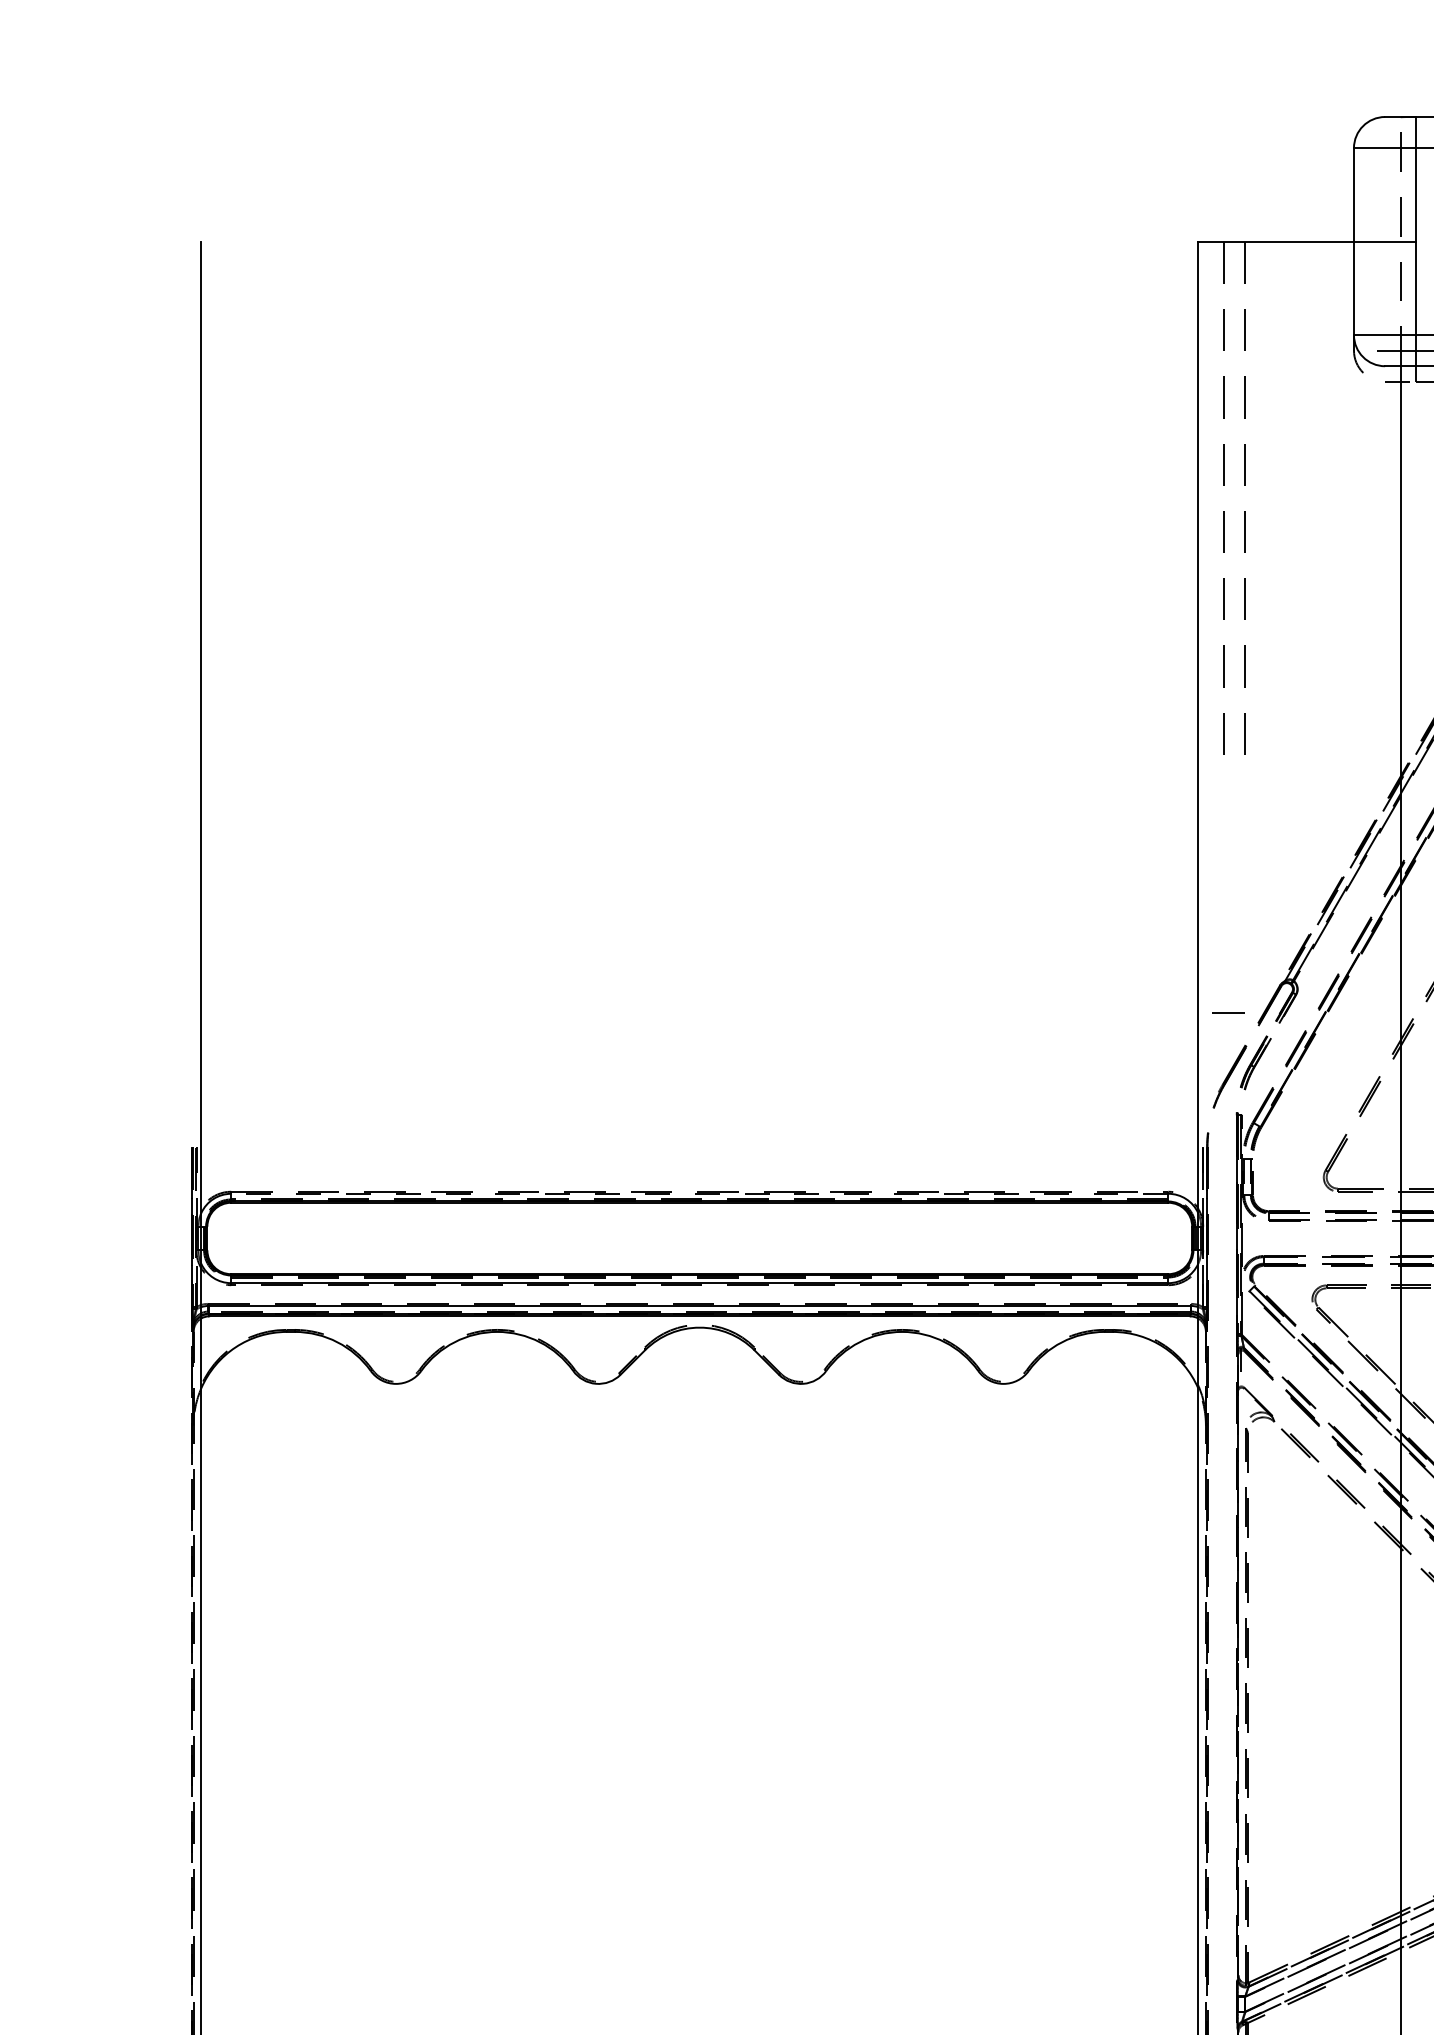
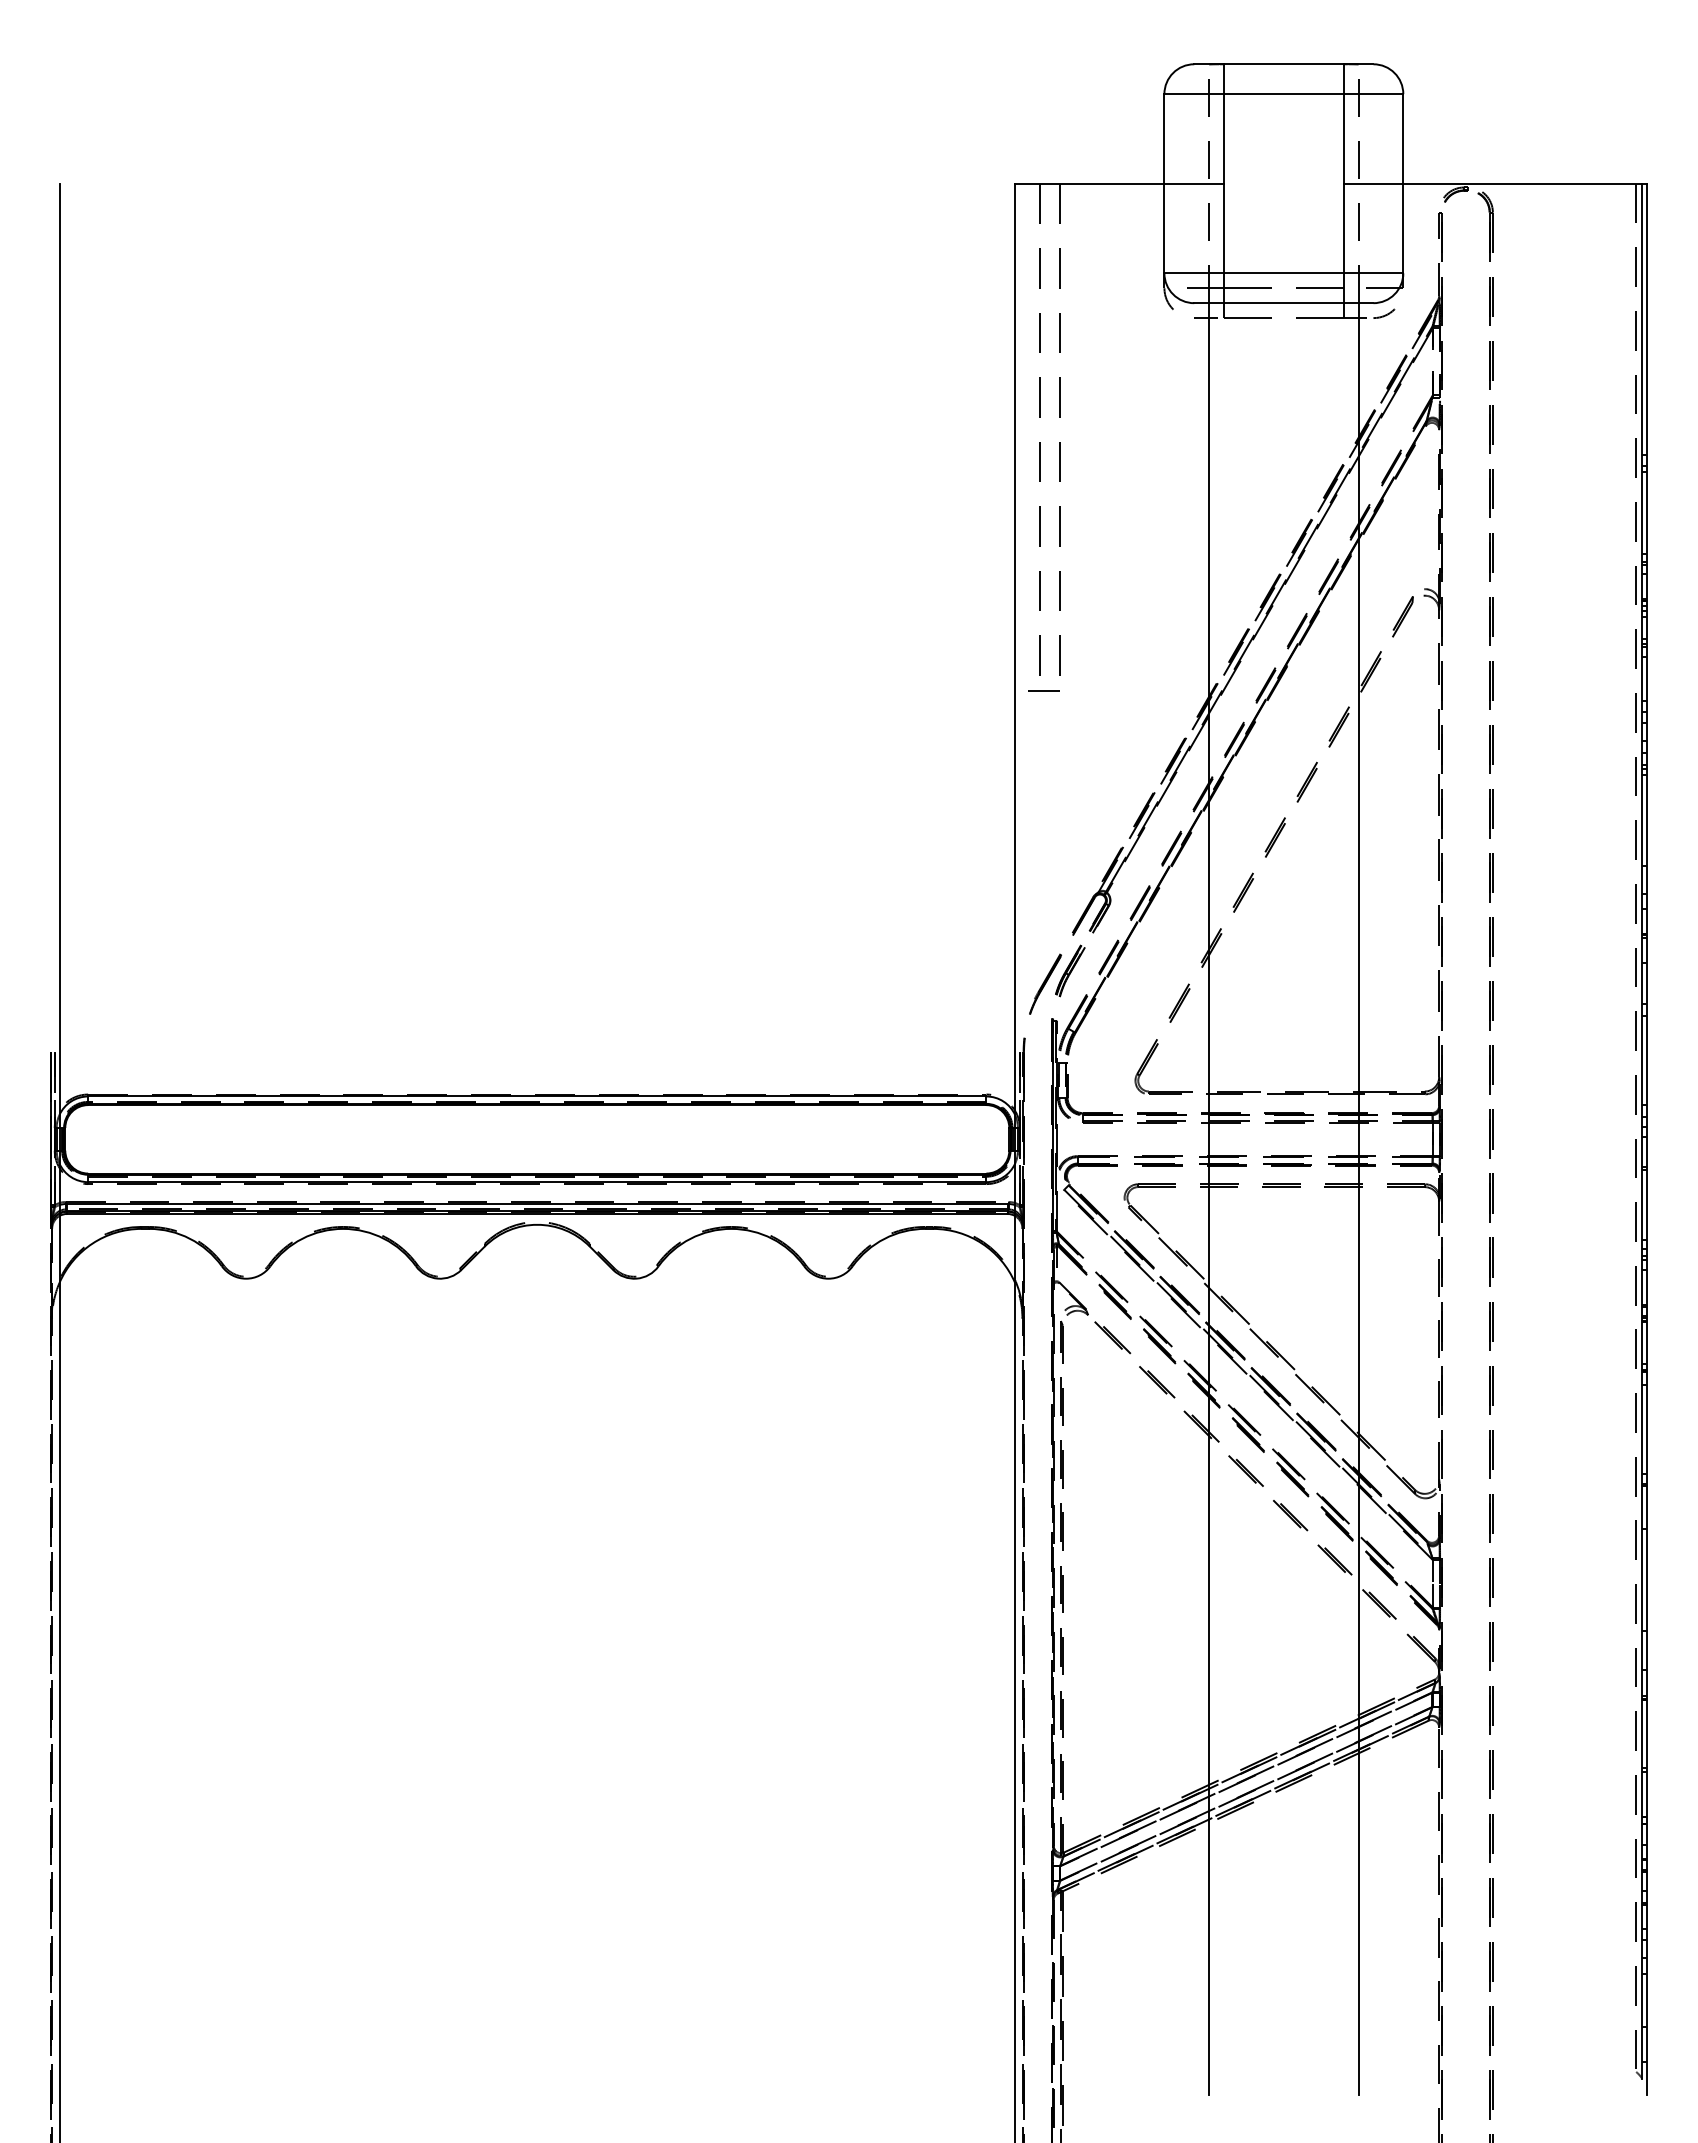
line: (1227, 1012) -> (1043, 690), moved
line: (698, 1193) -> (536, 1096), dashed -> solid

